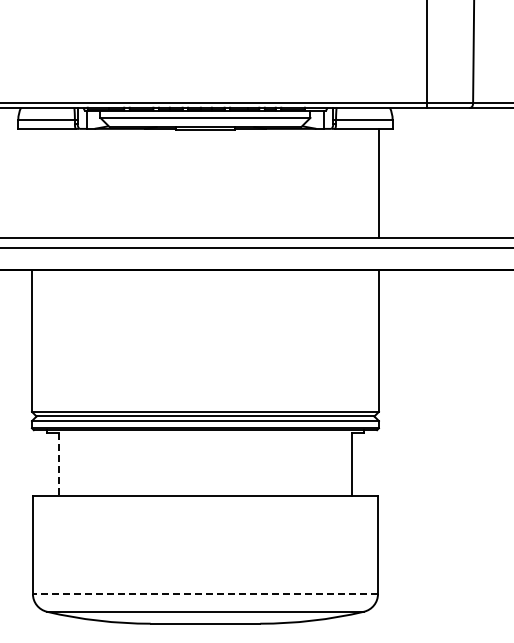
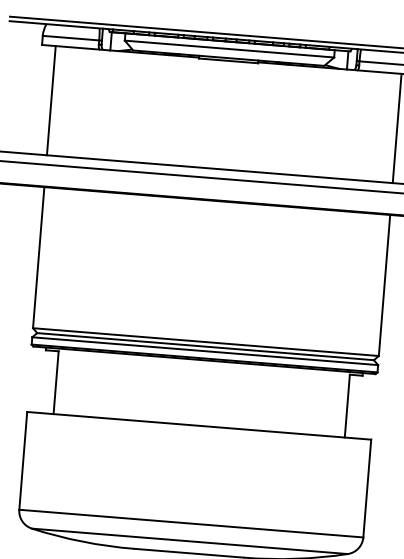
line: (32, 183) -> (51, 100), added
line: (59, 464) -> (56, 382), dashed -> solid
line: (205, 594) -> (191, 524), dashed -> solid

